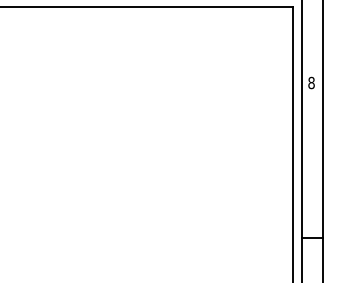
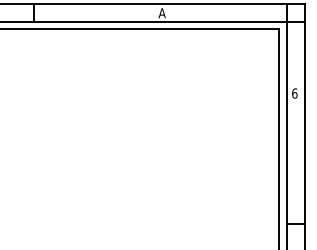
text: (311, 82) -> (294, 93), 8 -> 6

